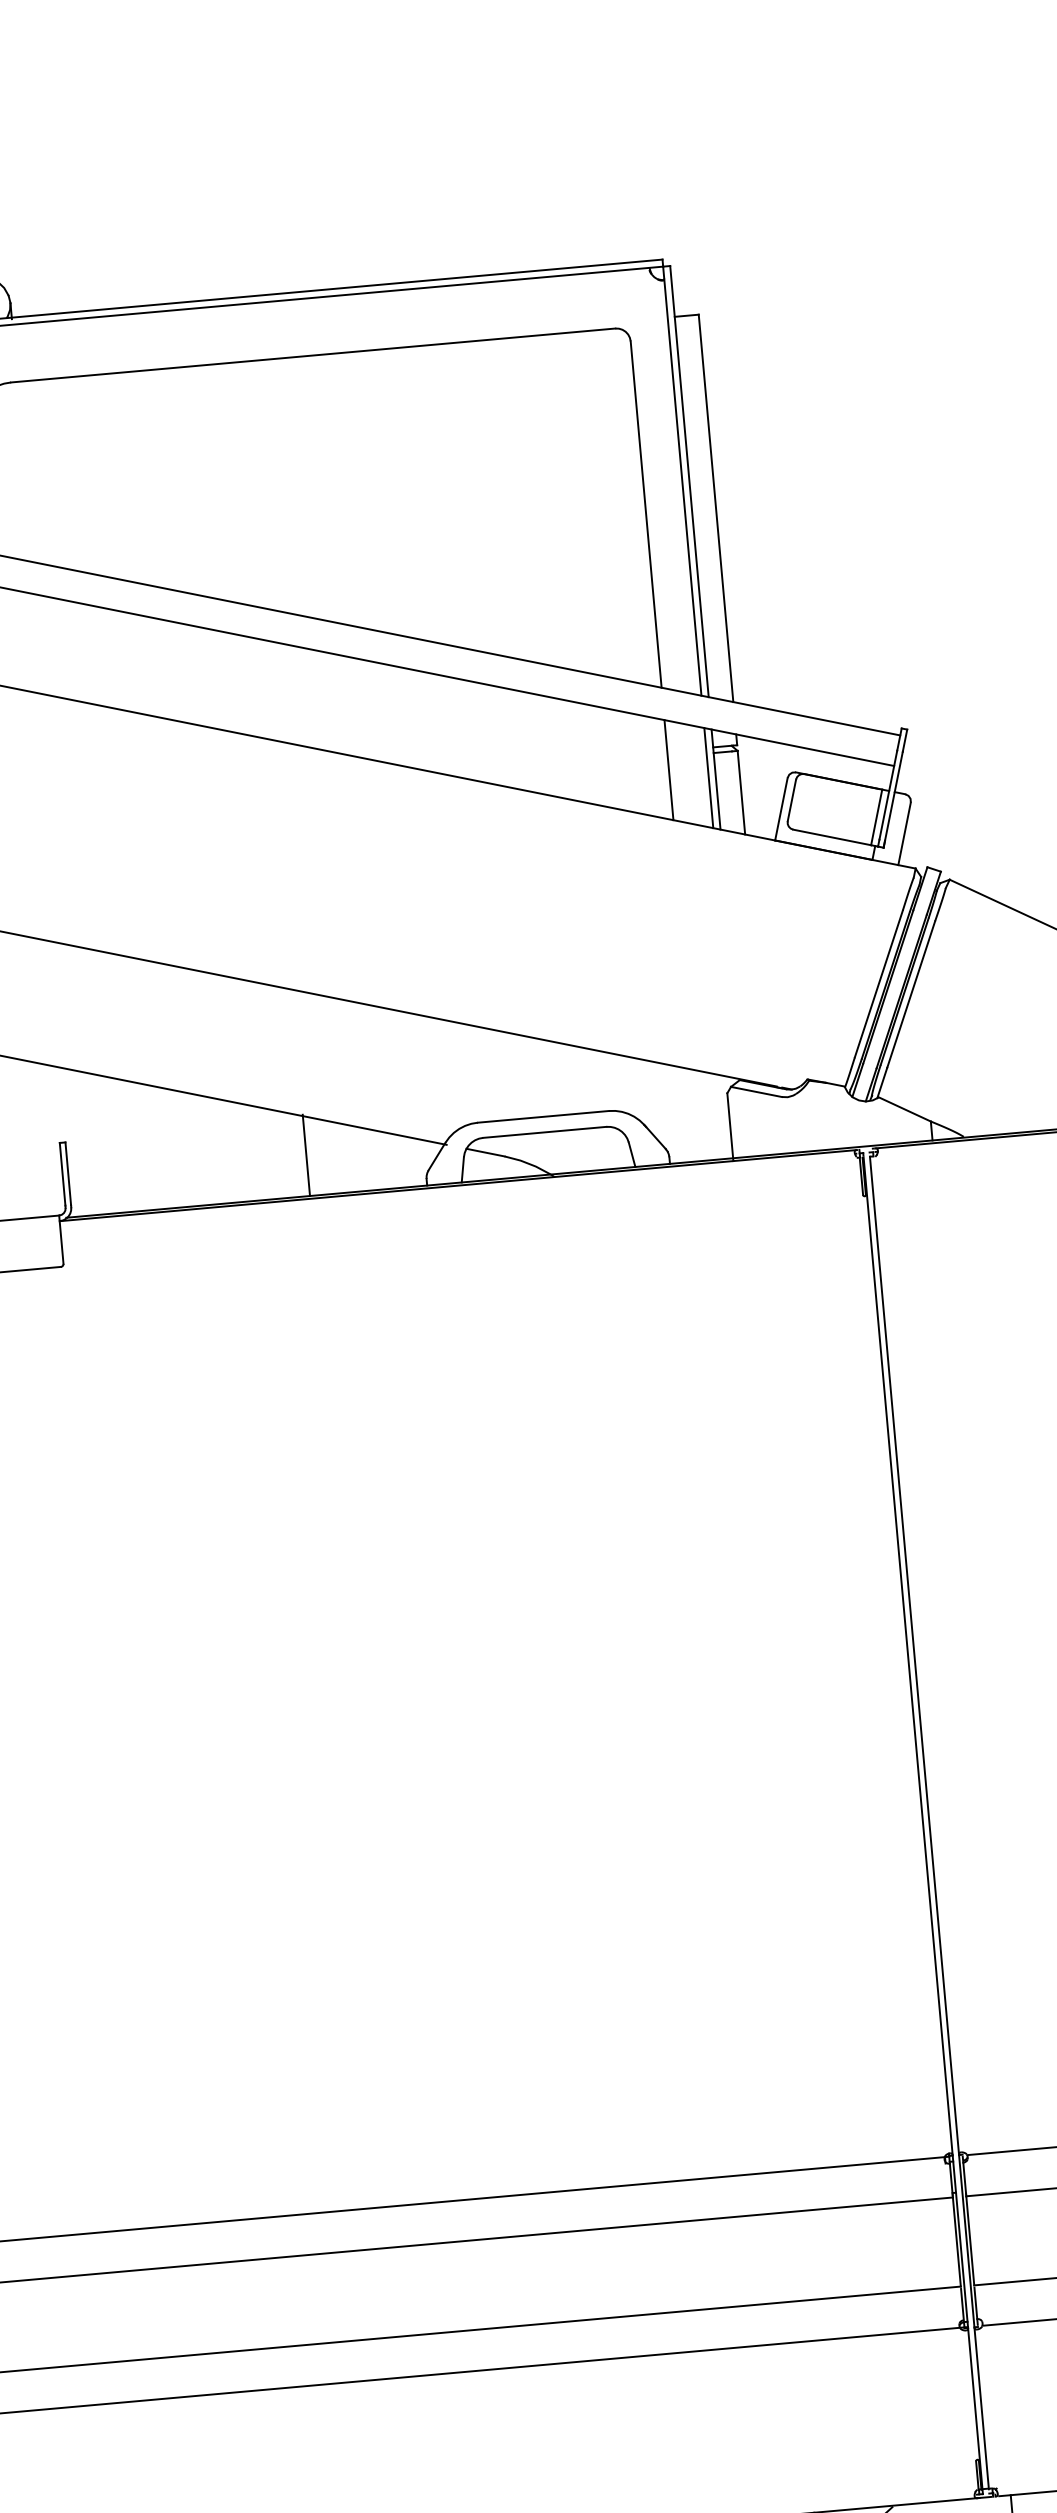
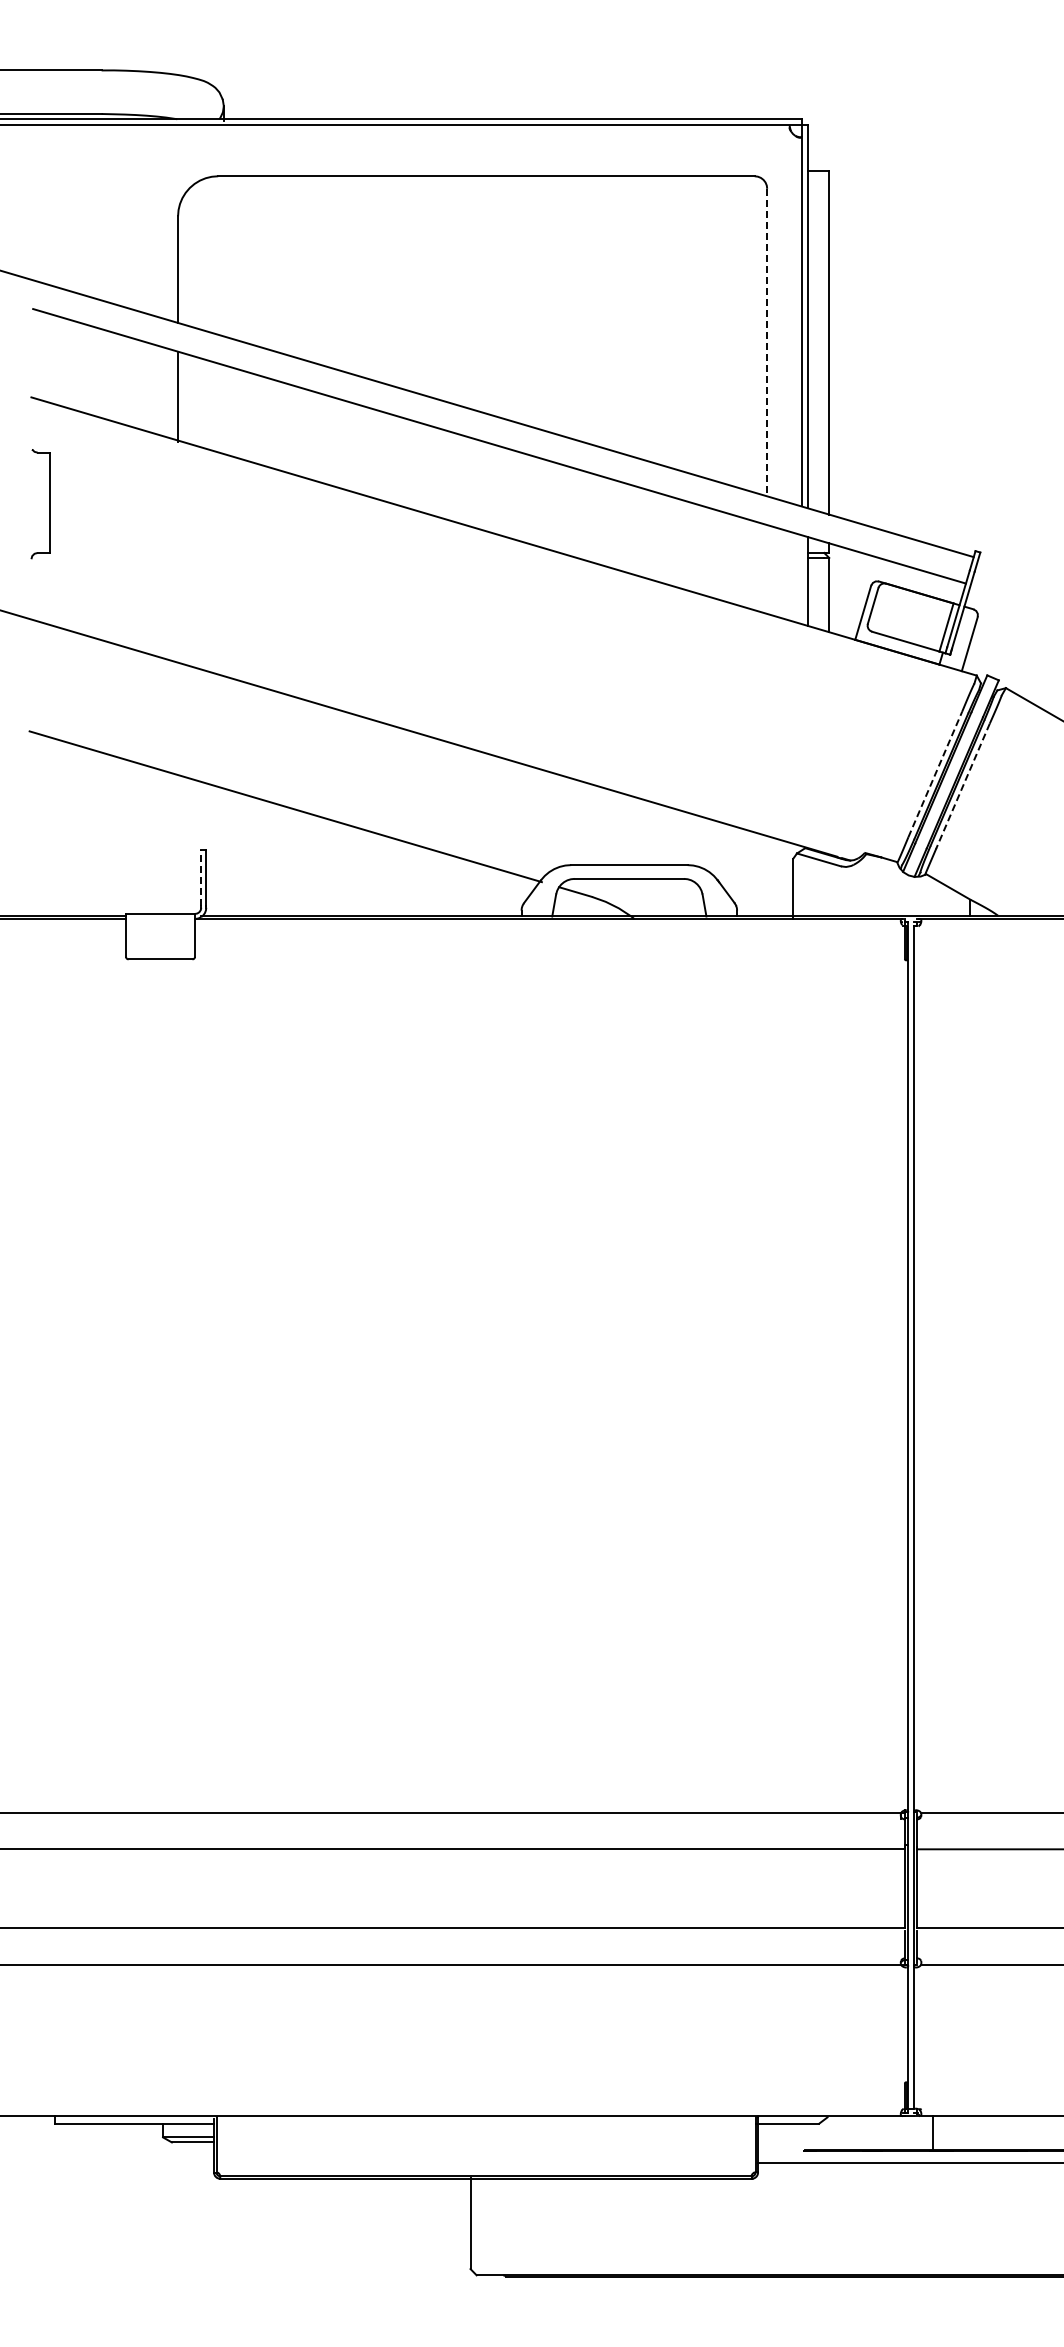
line: (646, 514) -> (767, 342), solid -> dashed
line: (669, 770) -> (767, 569), removed
line: (708, 777) -> (801, 579), removed
line: (879, 984) -> (935, 774), solid -> dashed
line: (910, 994) -> (962, 786), solid -> dashed
line: (306, 1155) -> (417, 880), removed
line: (62, 1173) -> (201, 877), solid -> dashed

